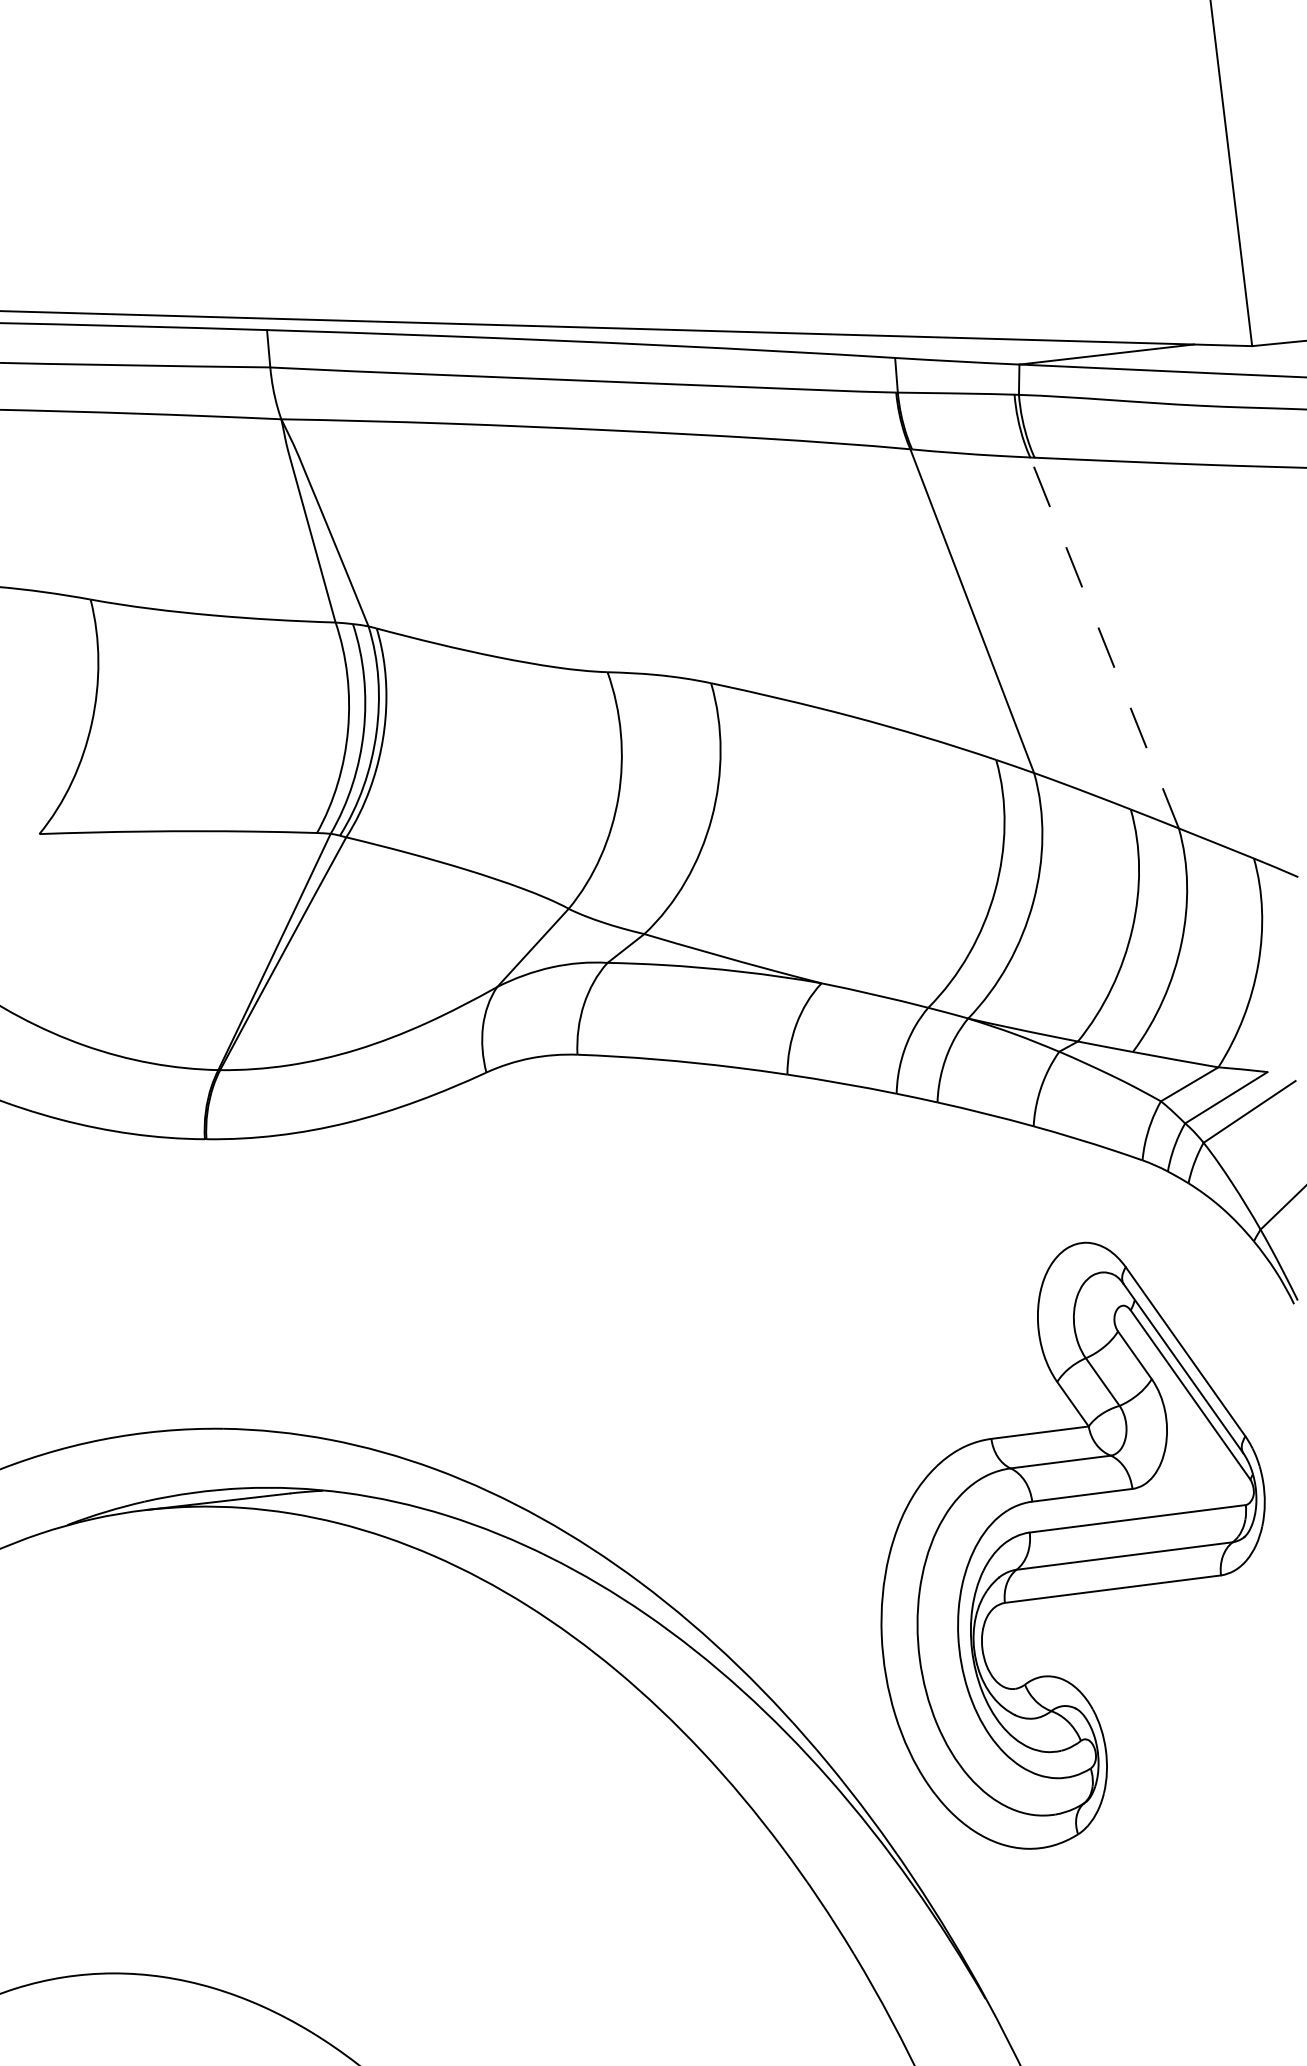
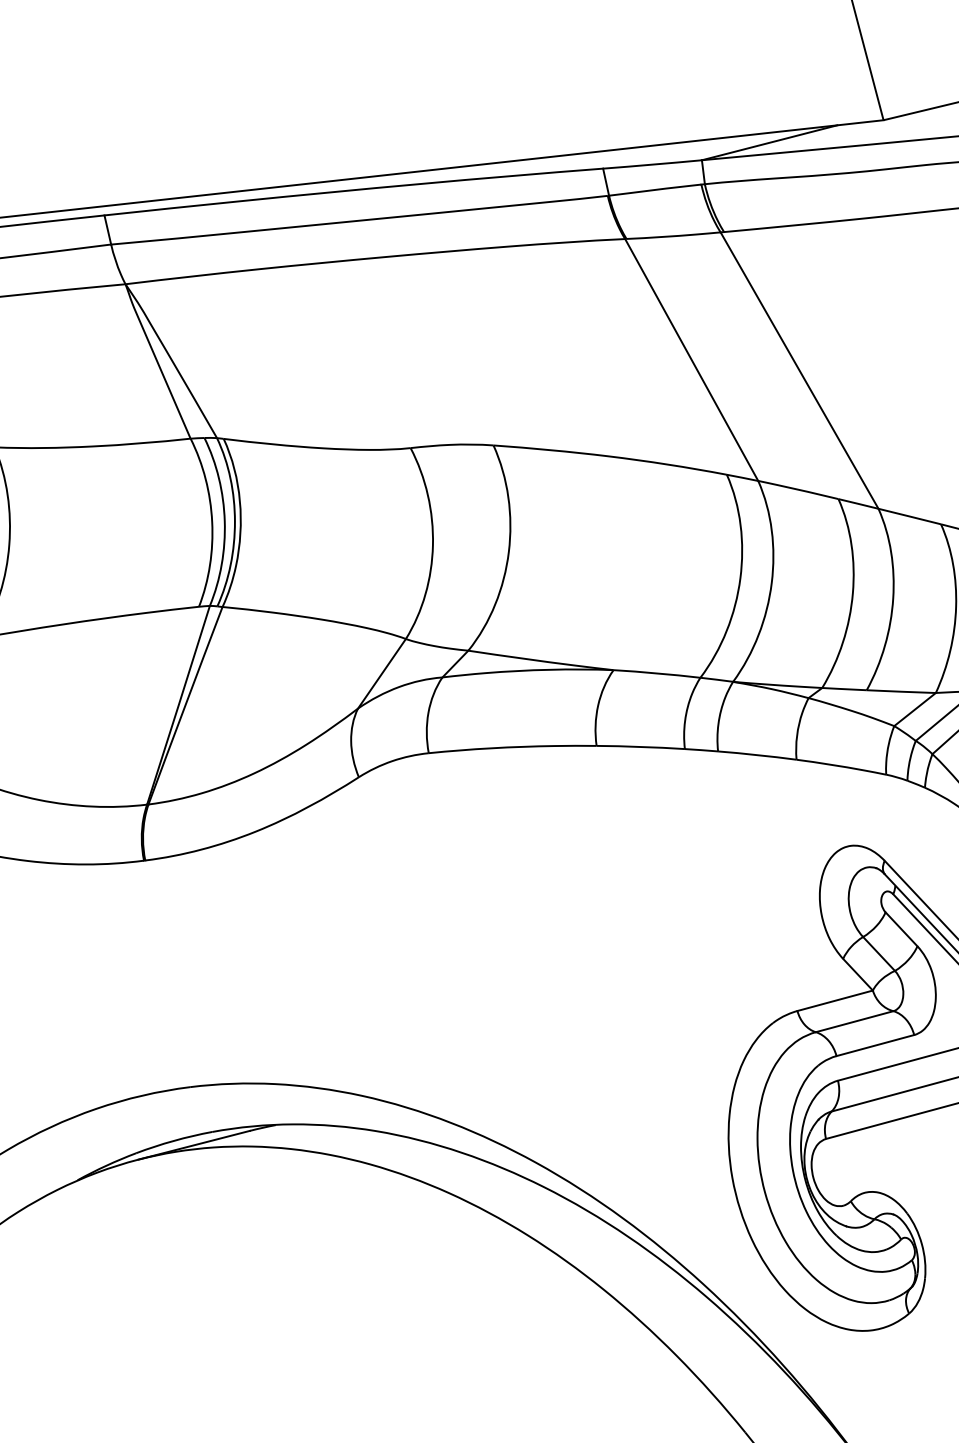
line: (1104, 643) -> (799, 371), dashed -> solid

